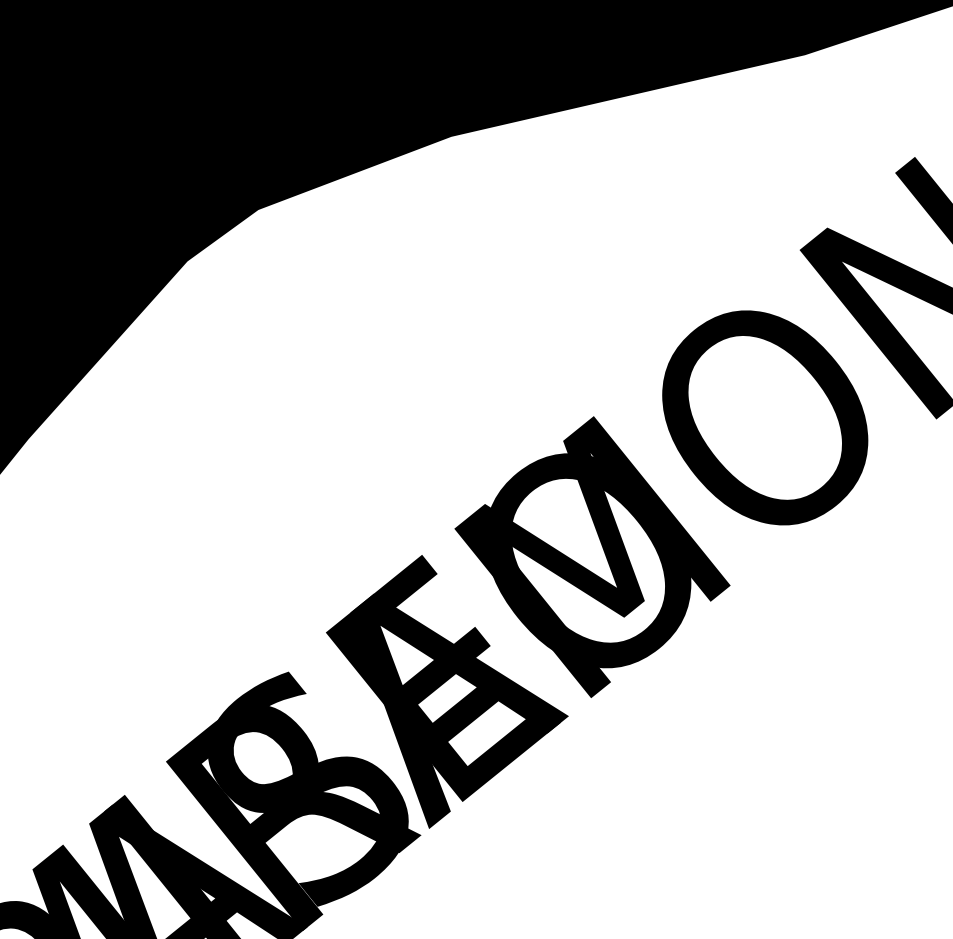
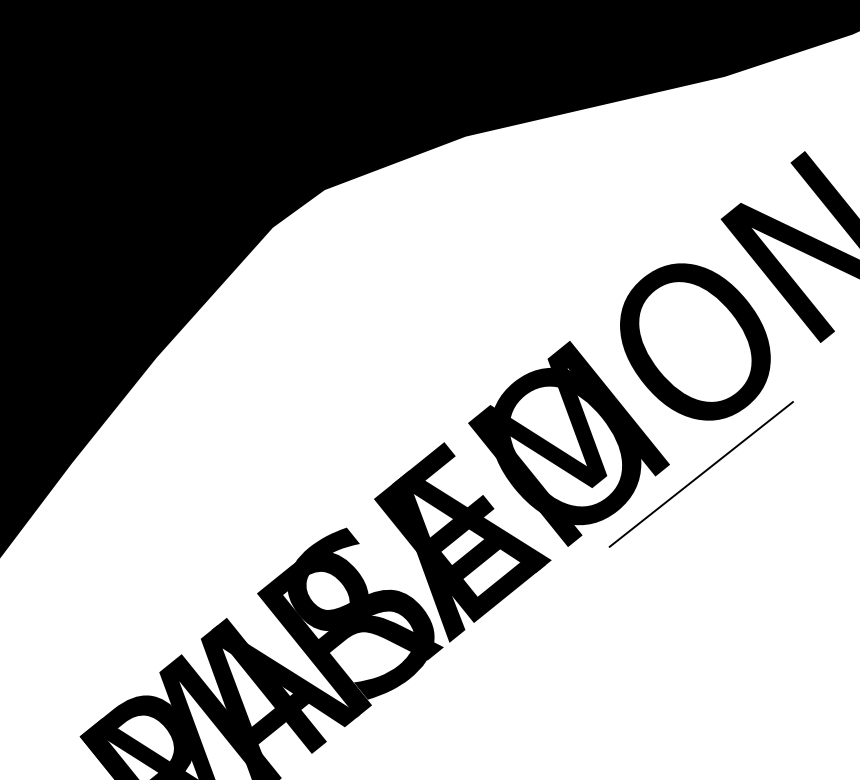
line: (772, 599) -> (700, 474), added

